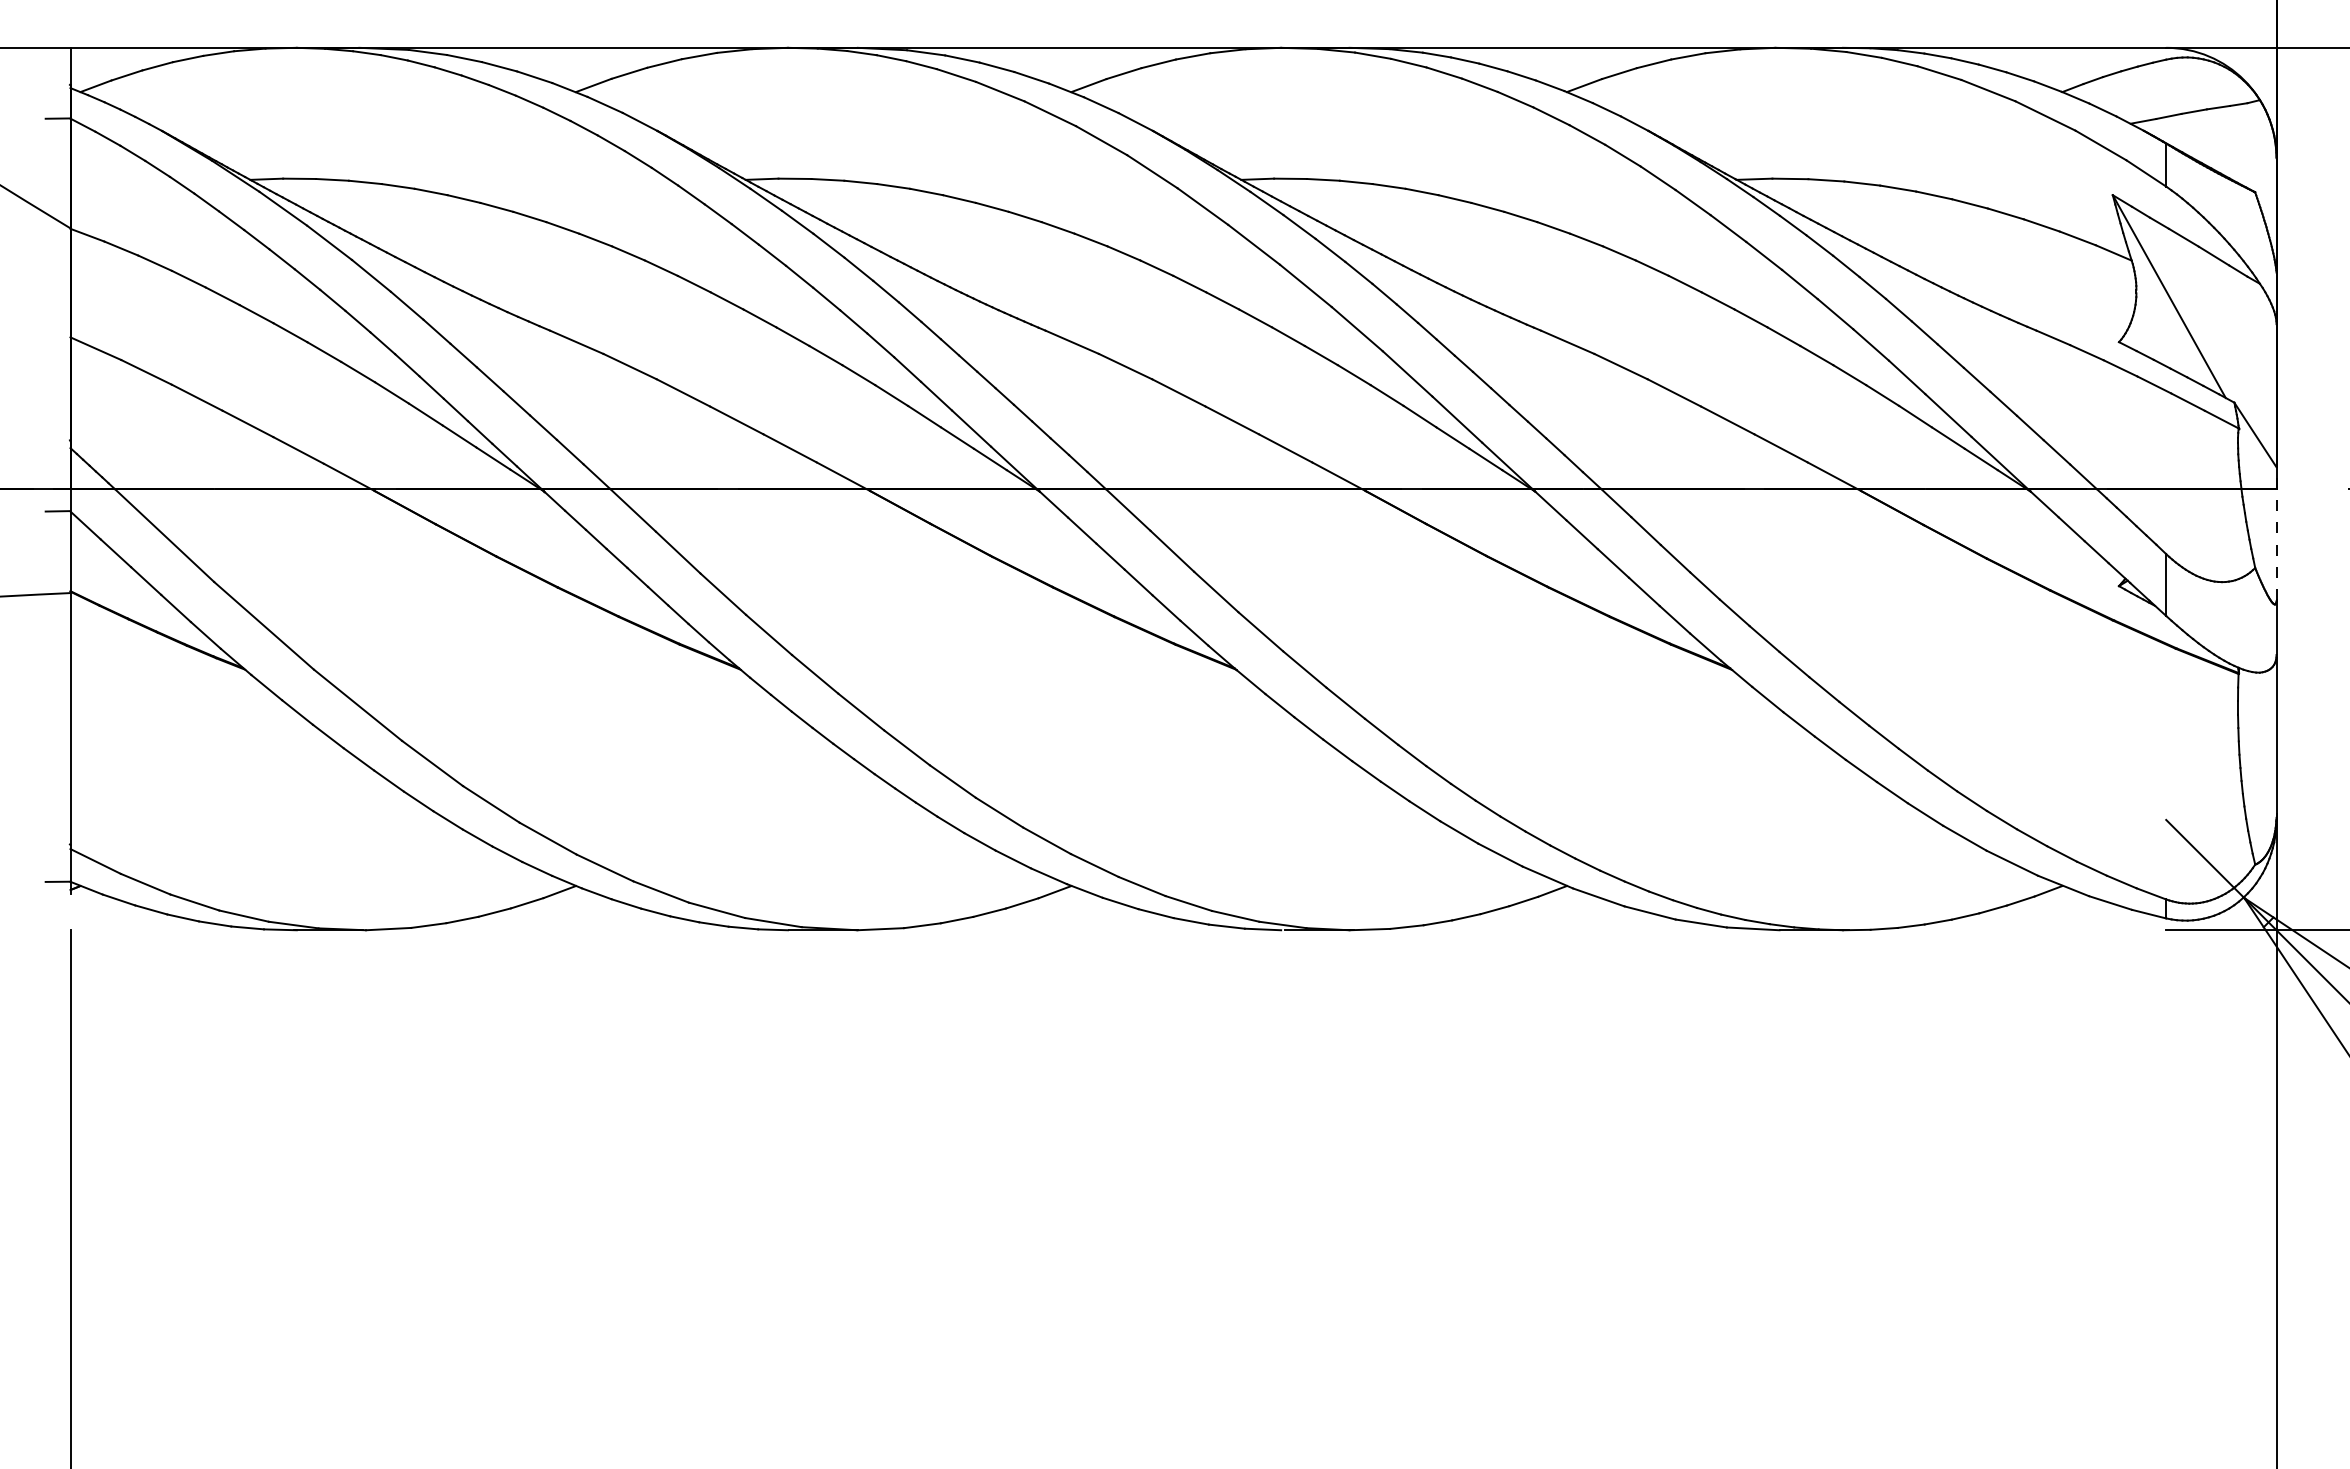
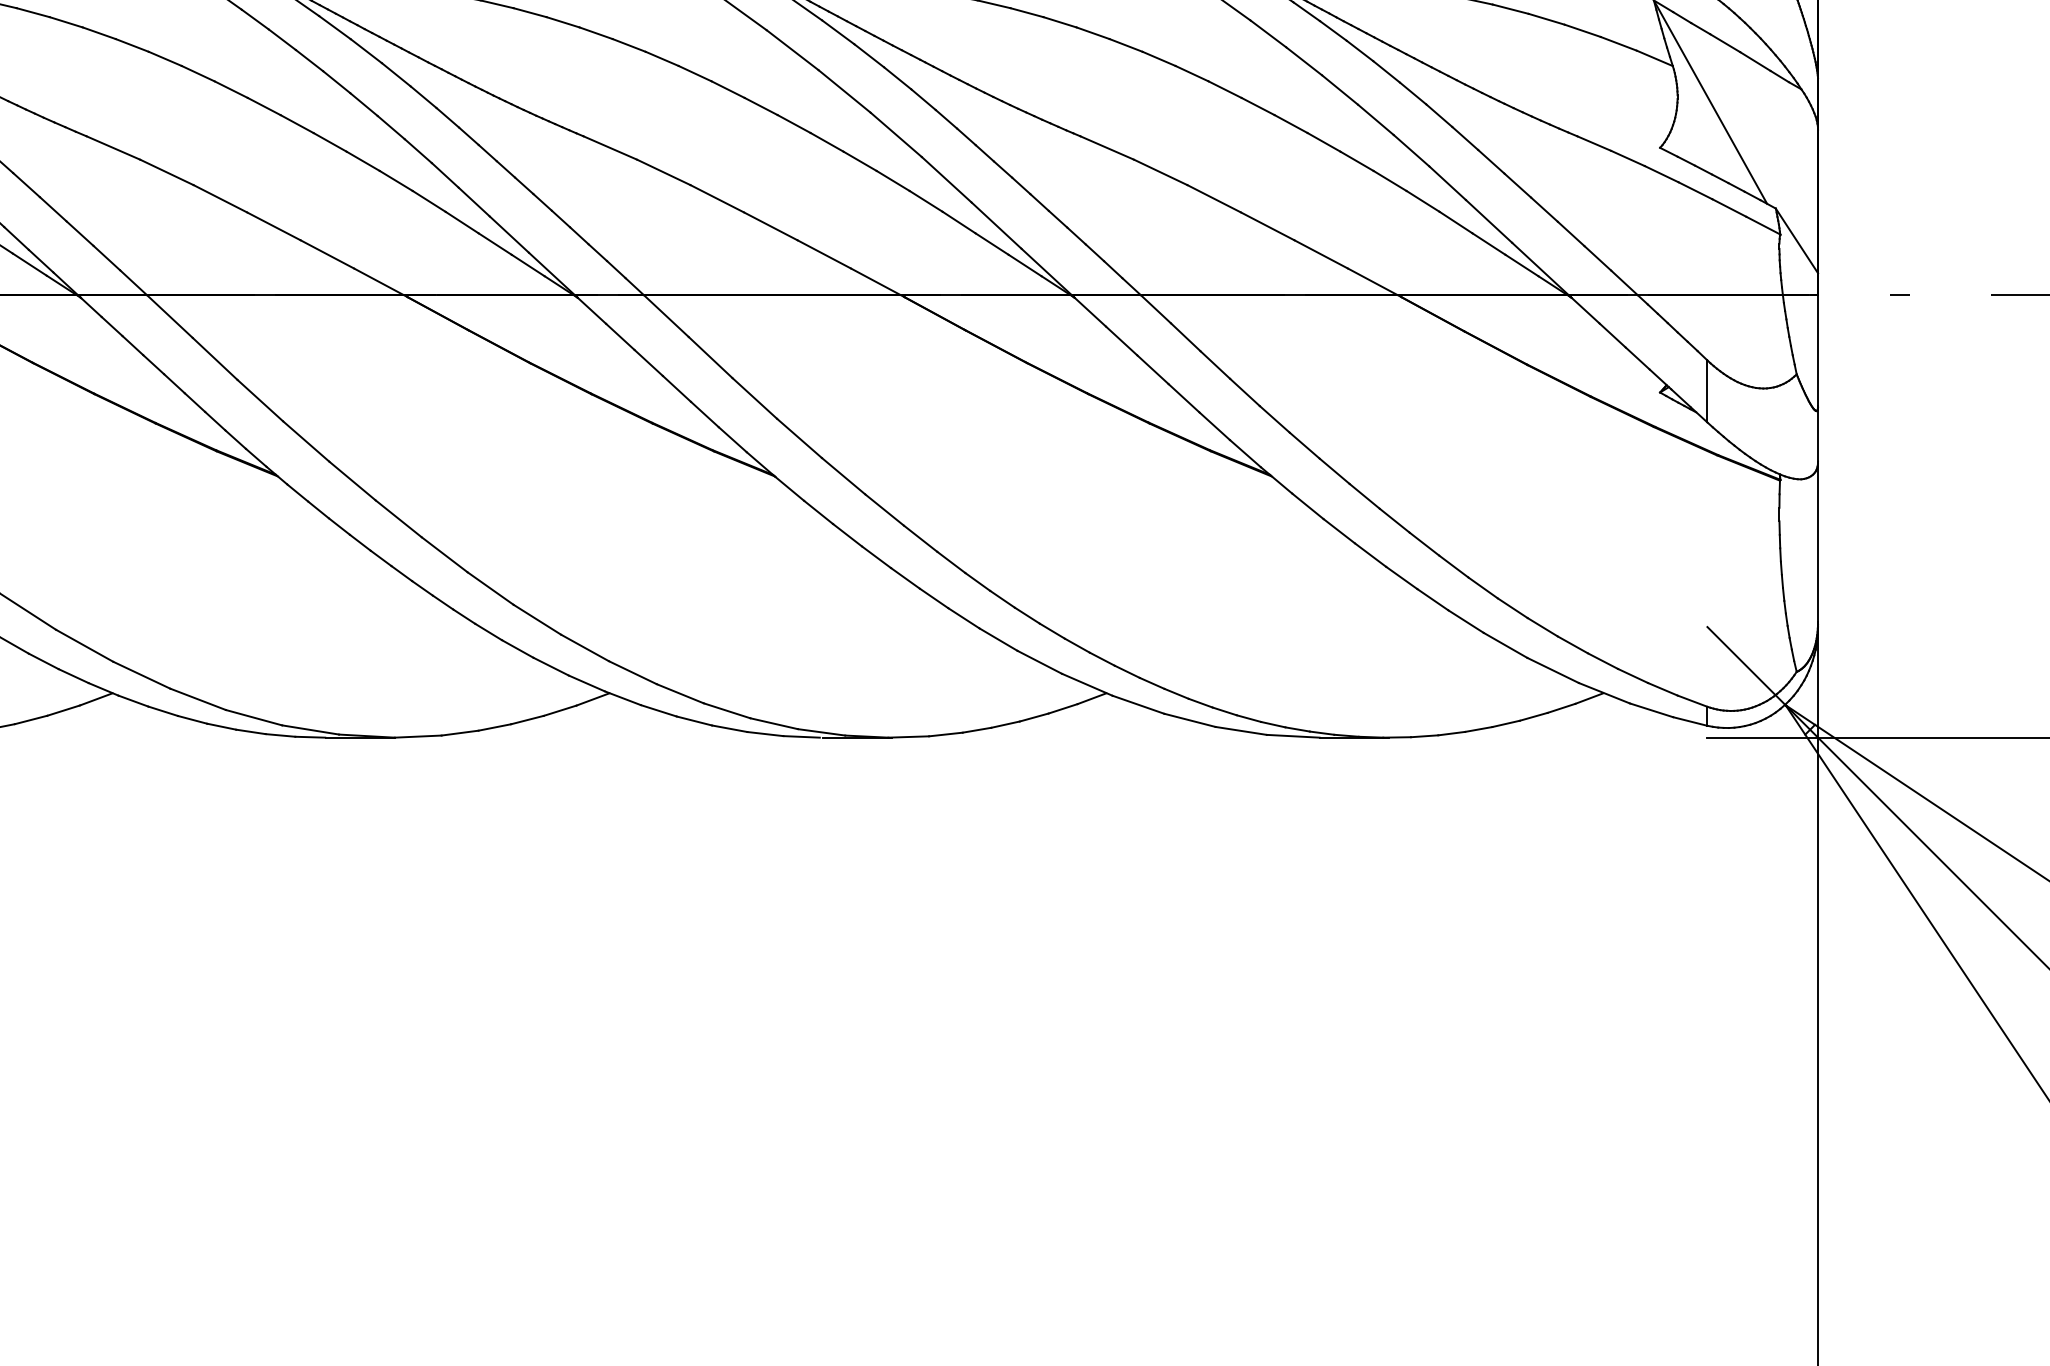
line: (2276, 532) -> (1818, 338), dashed -> solid

